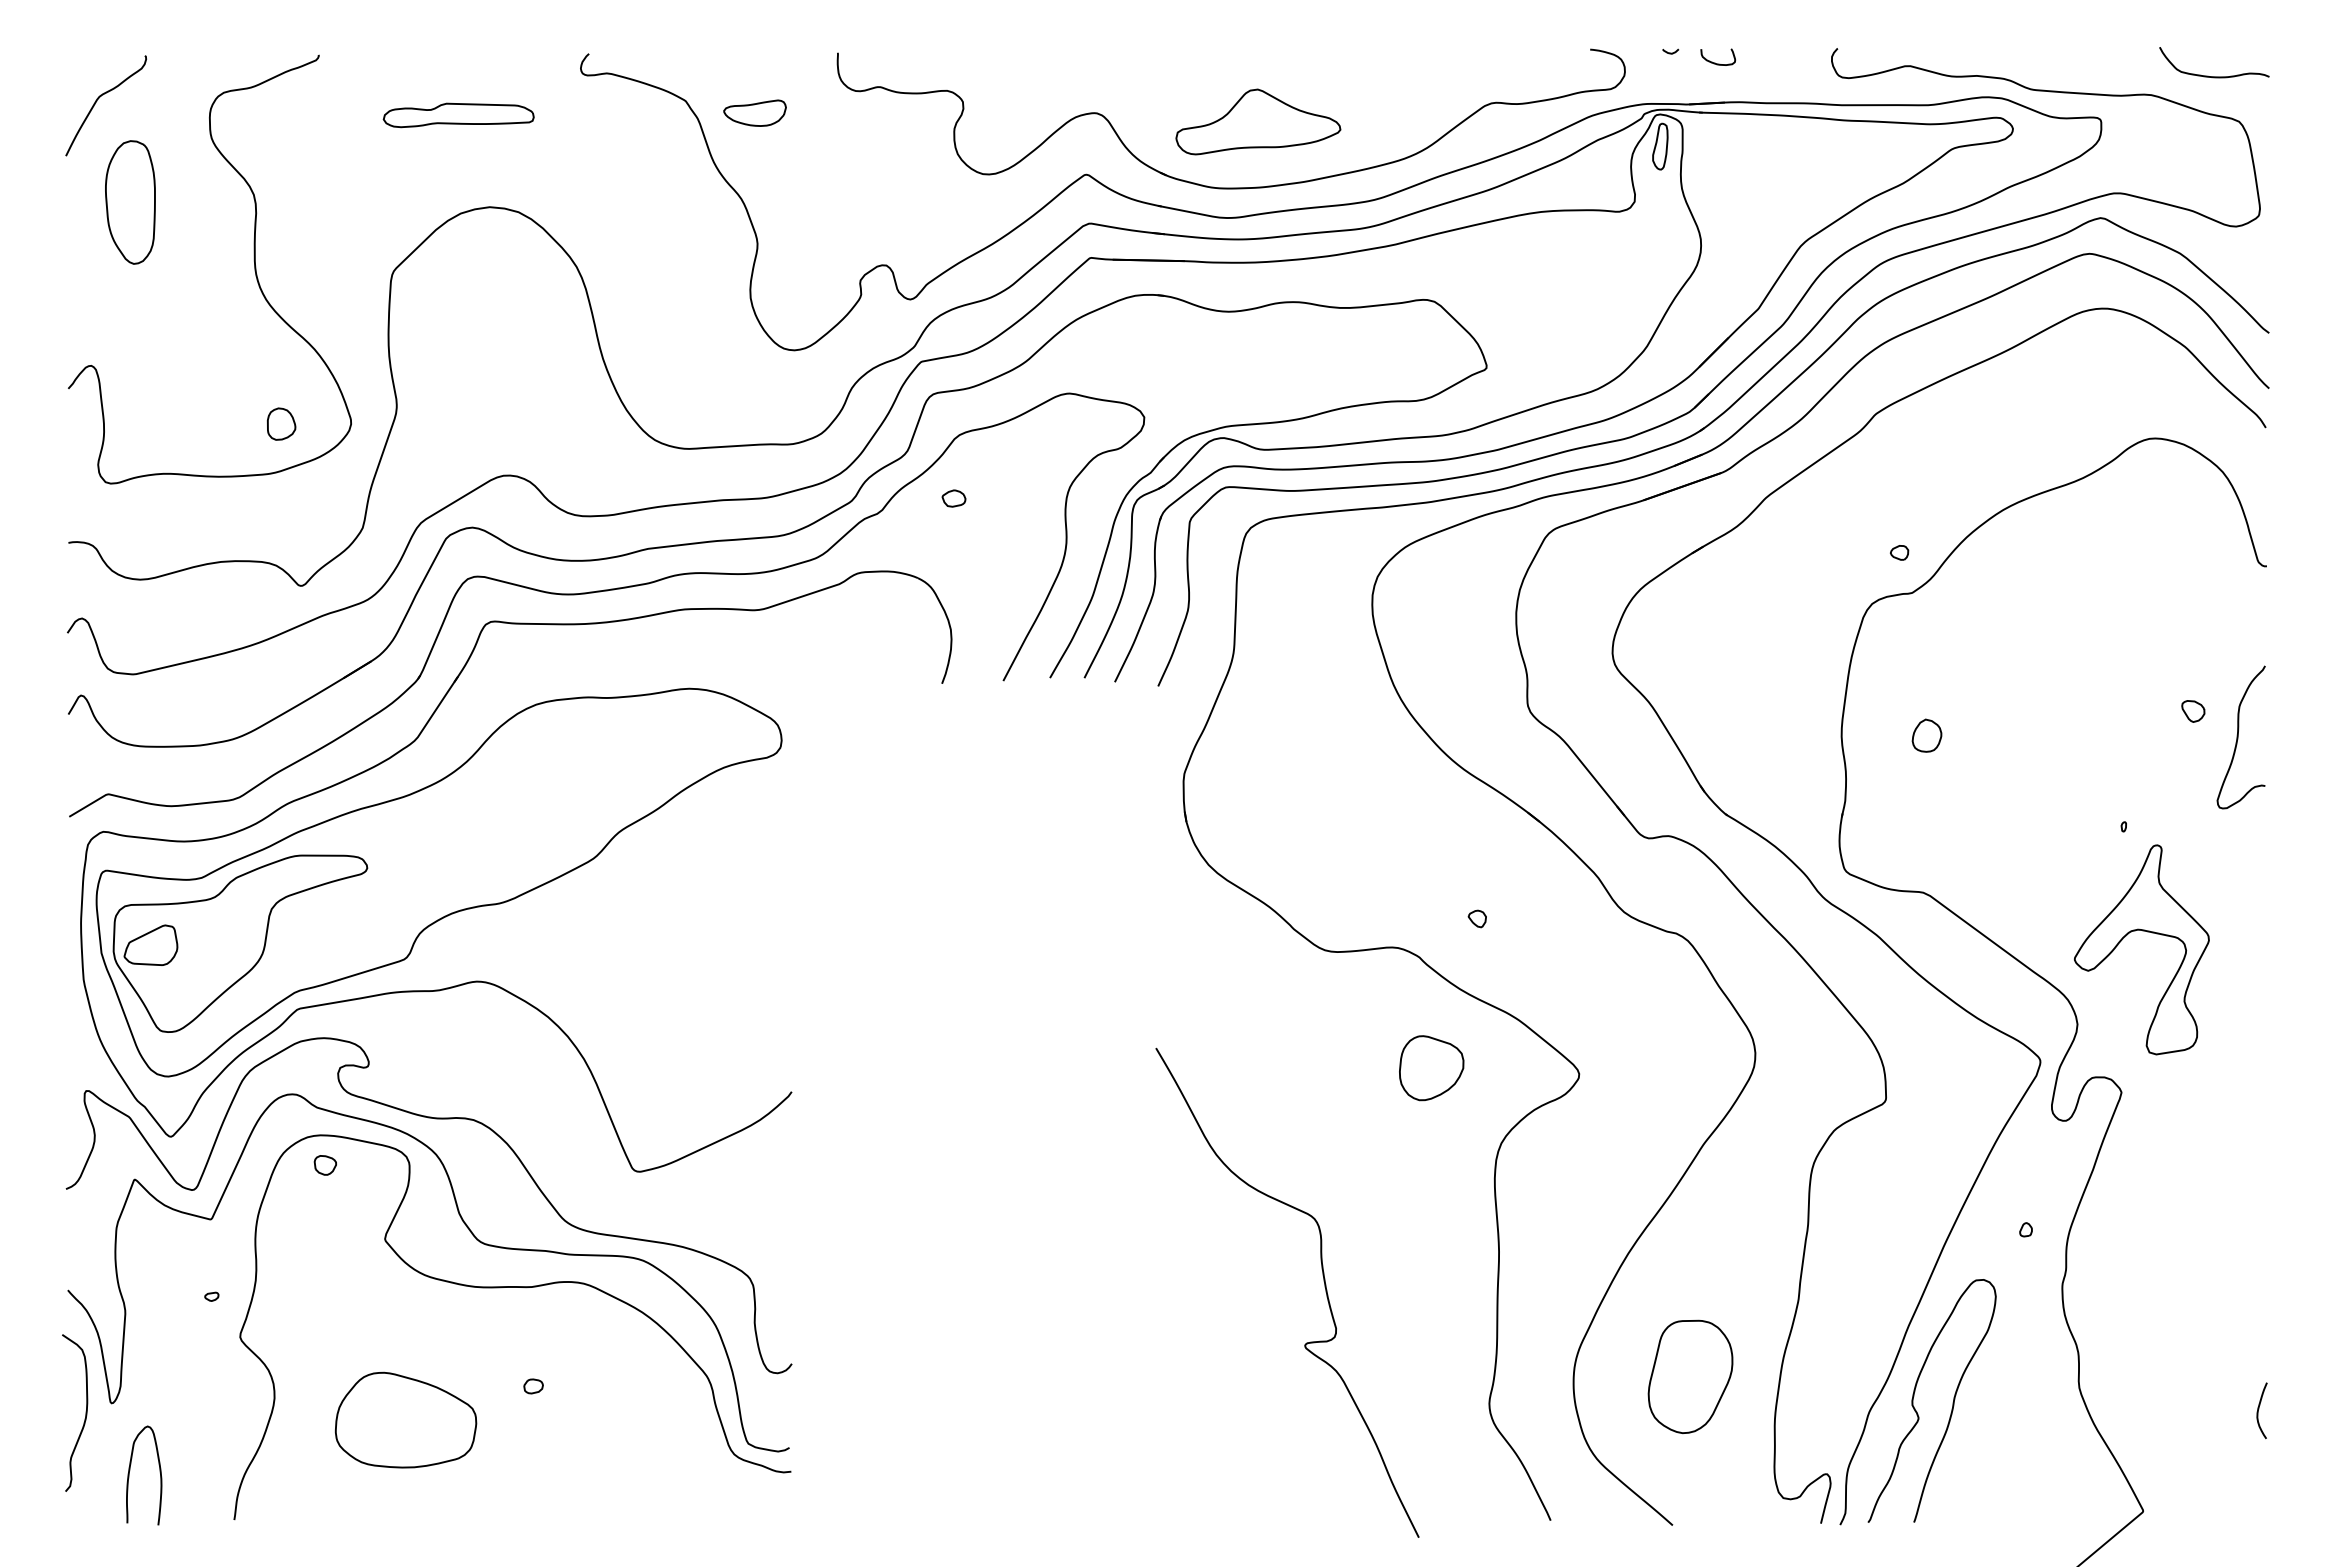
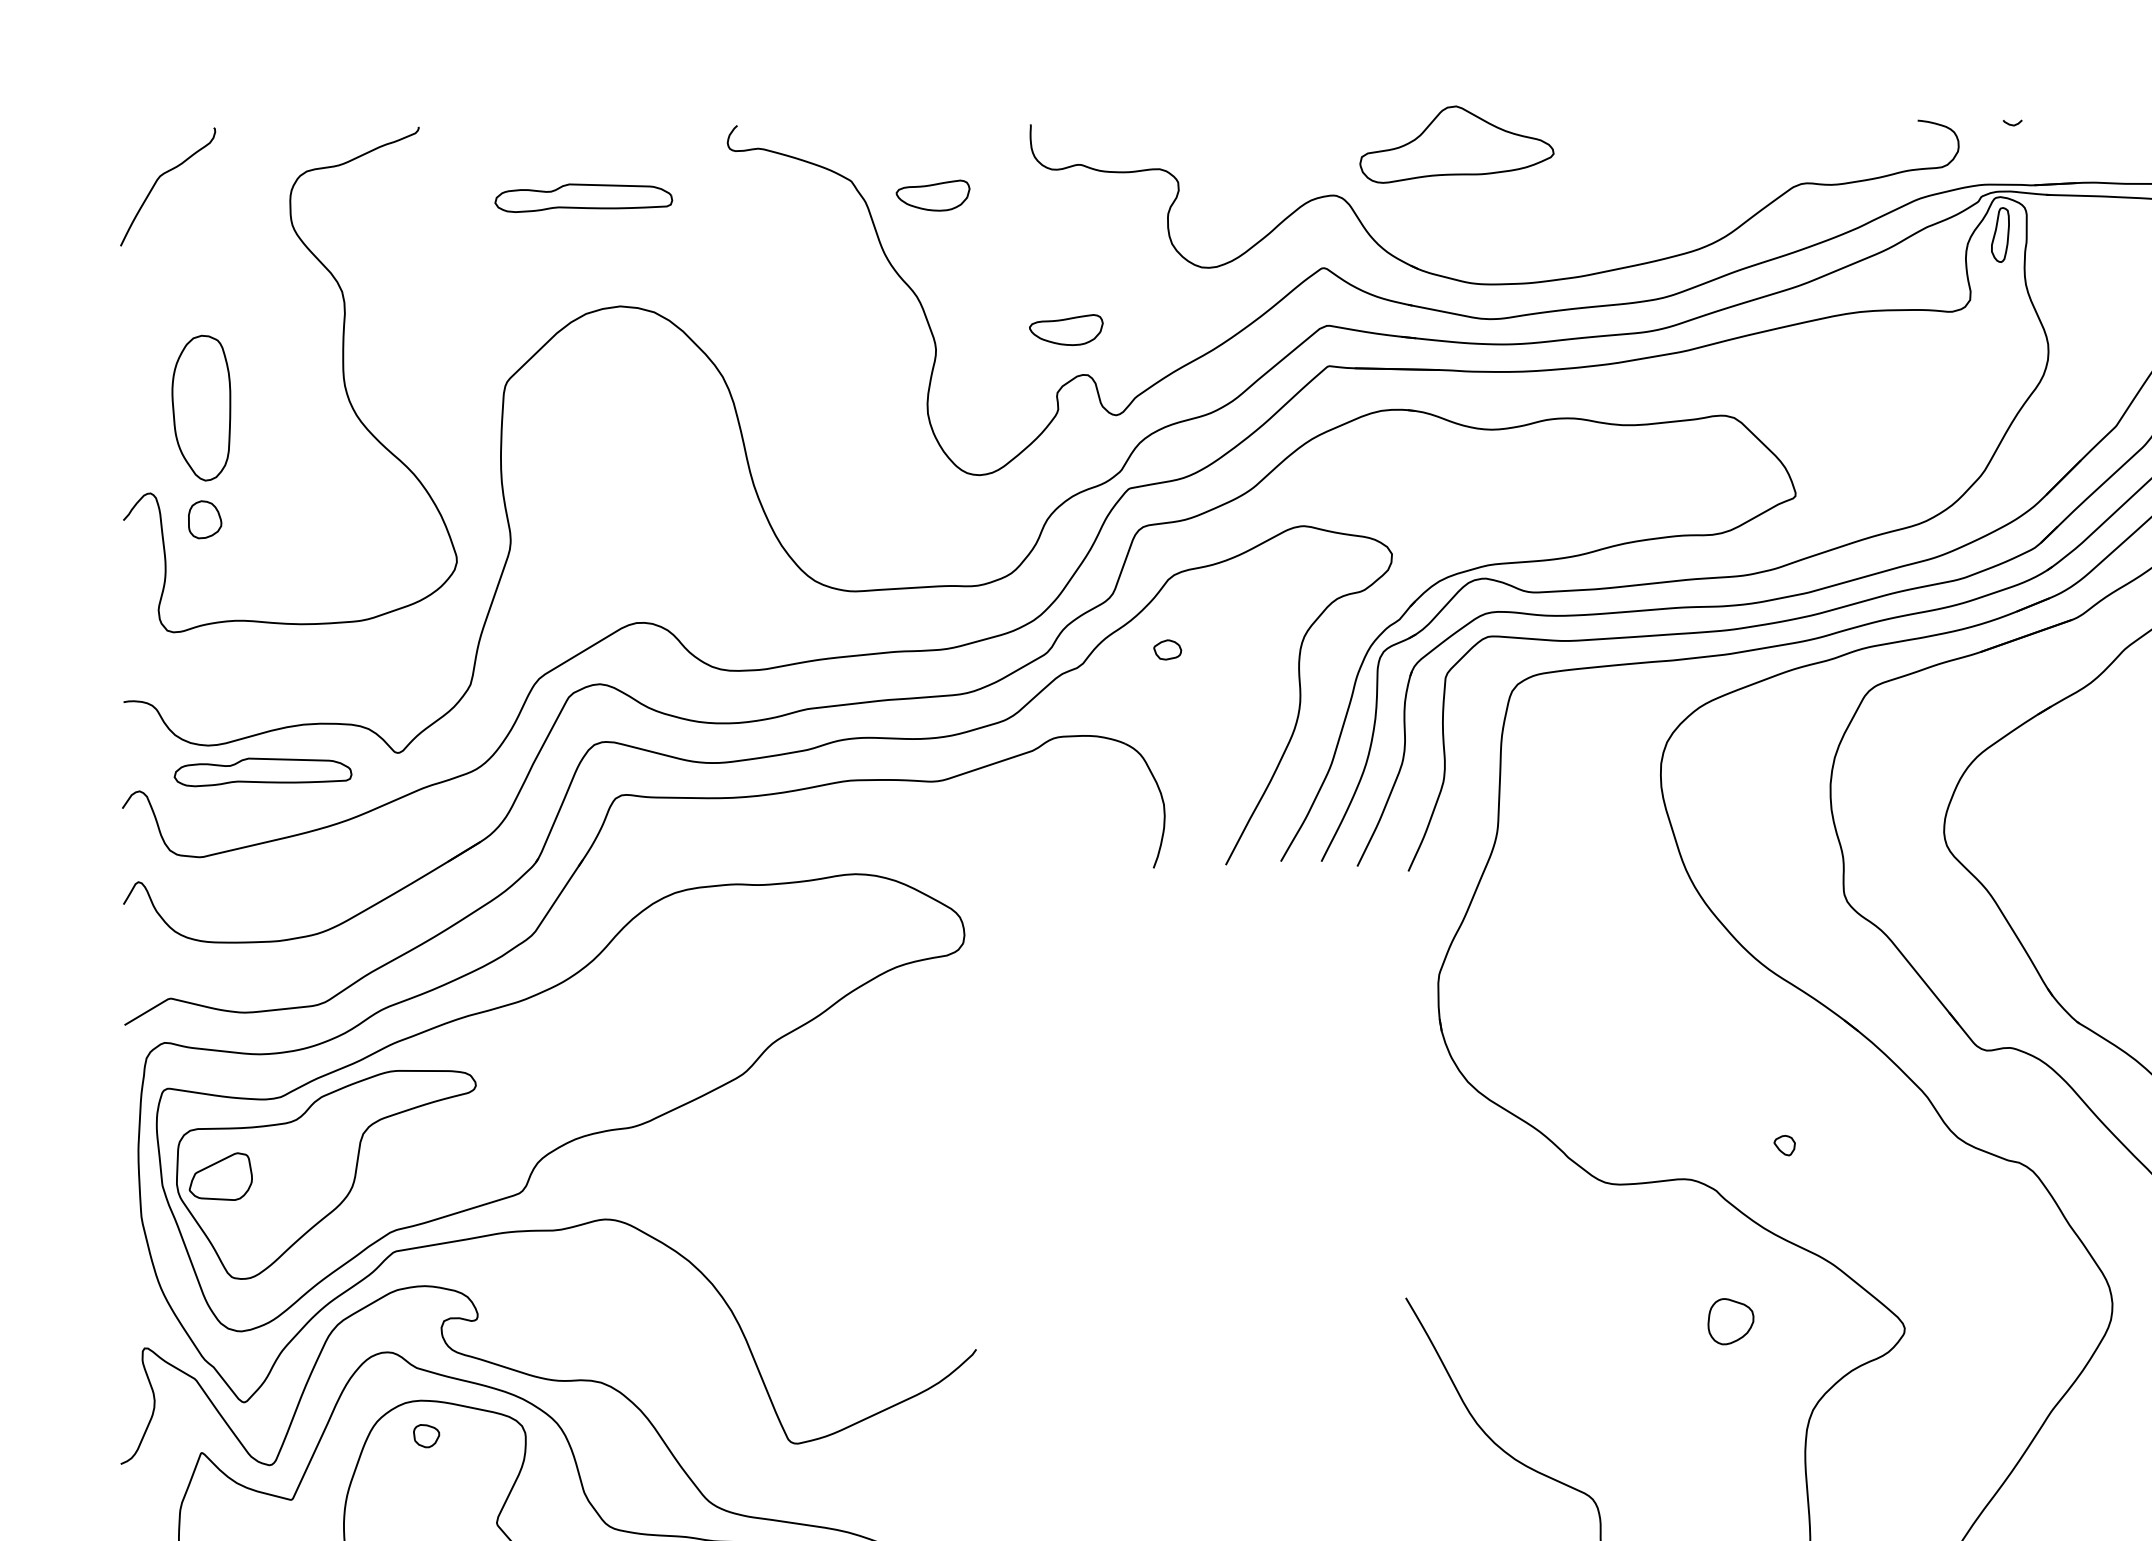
curve: (1715, 62) -> (2065, 135), removed
part: (1258, 121) -> (1457, 144), moved
part: (130, 202) -> (201, 408), moved
part: (867, 226) -> (1065, 329), added
part: (281, 423) -> (205, 519), moved
part: (186, 602) -> (262, 772), added
part: (1431, 1068) -> (1730, 1321), size x0.6

